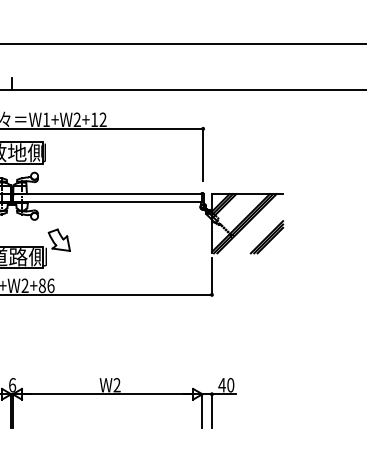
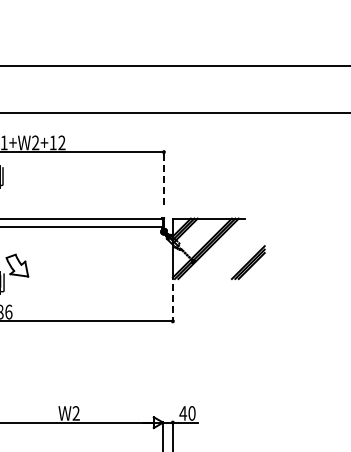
line: (203, 154) -> (164, 178), solid -> dashed
part: (266, 237) -> (247, 262), moved
line: (211, 277) -> (172, 303), solid -> dashed

